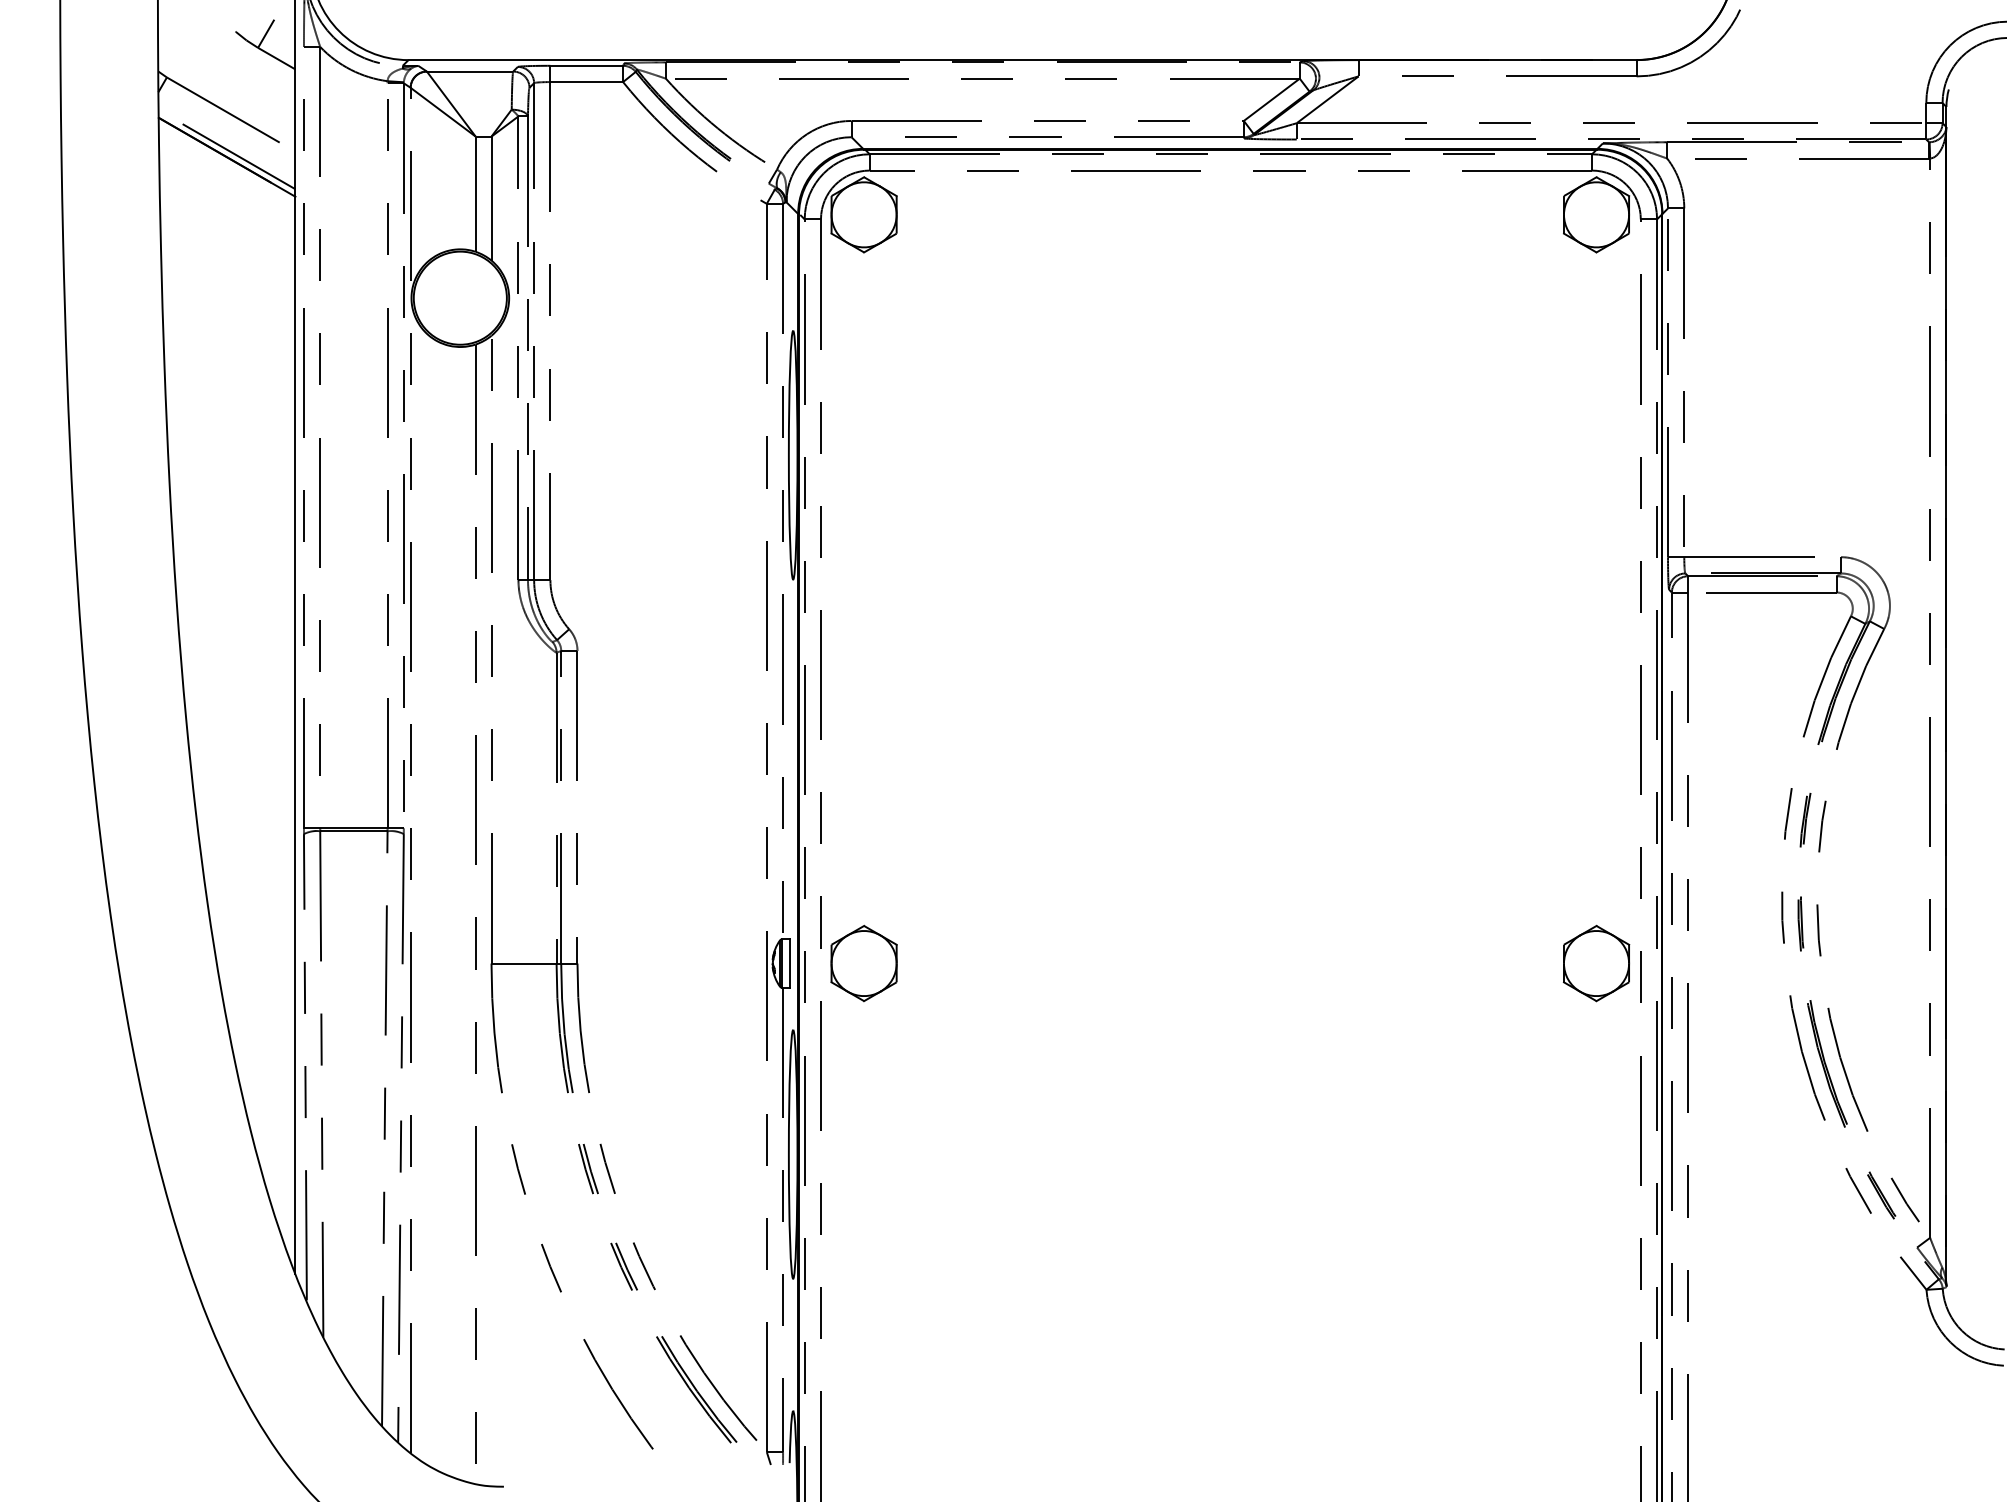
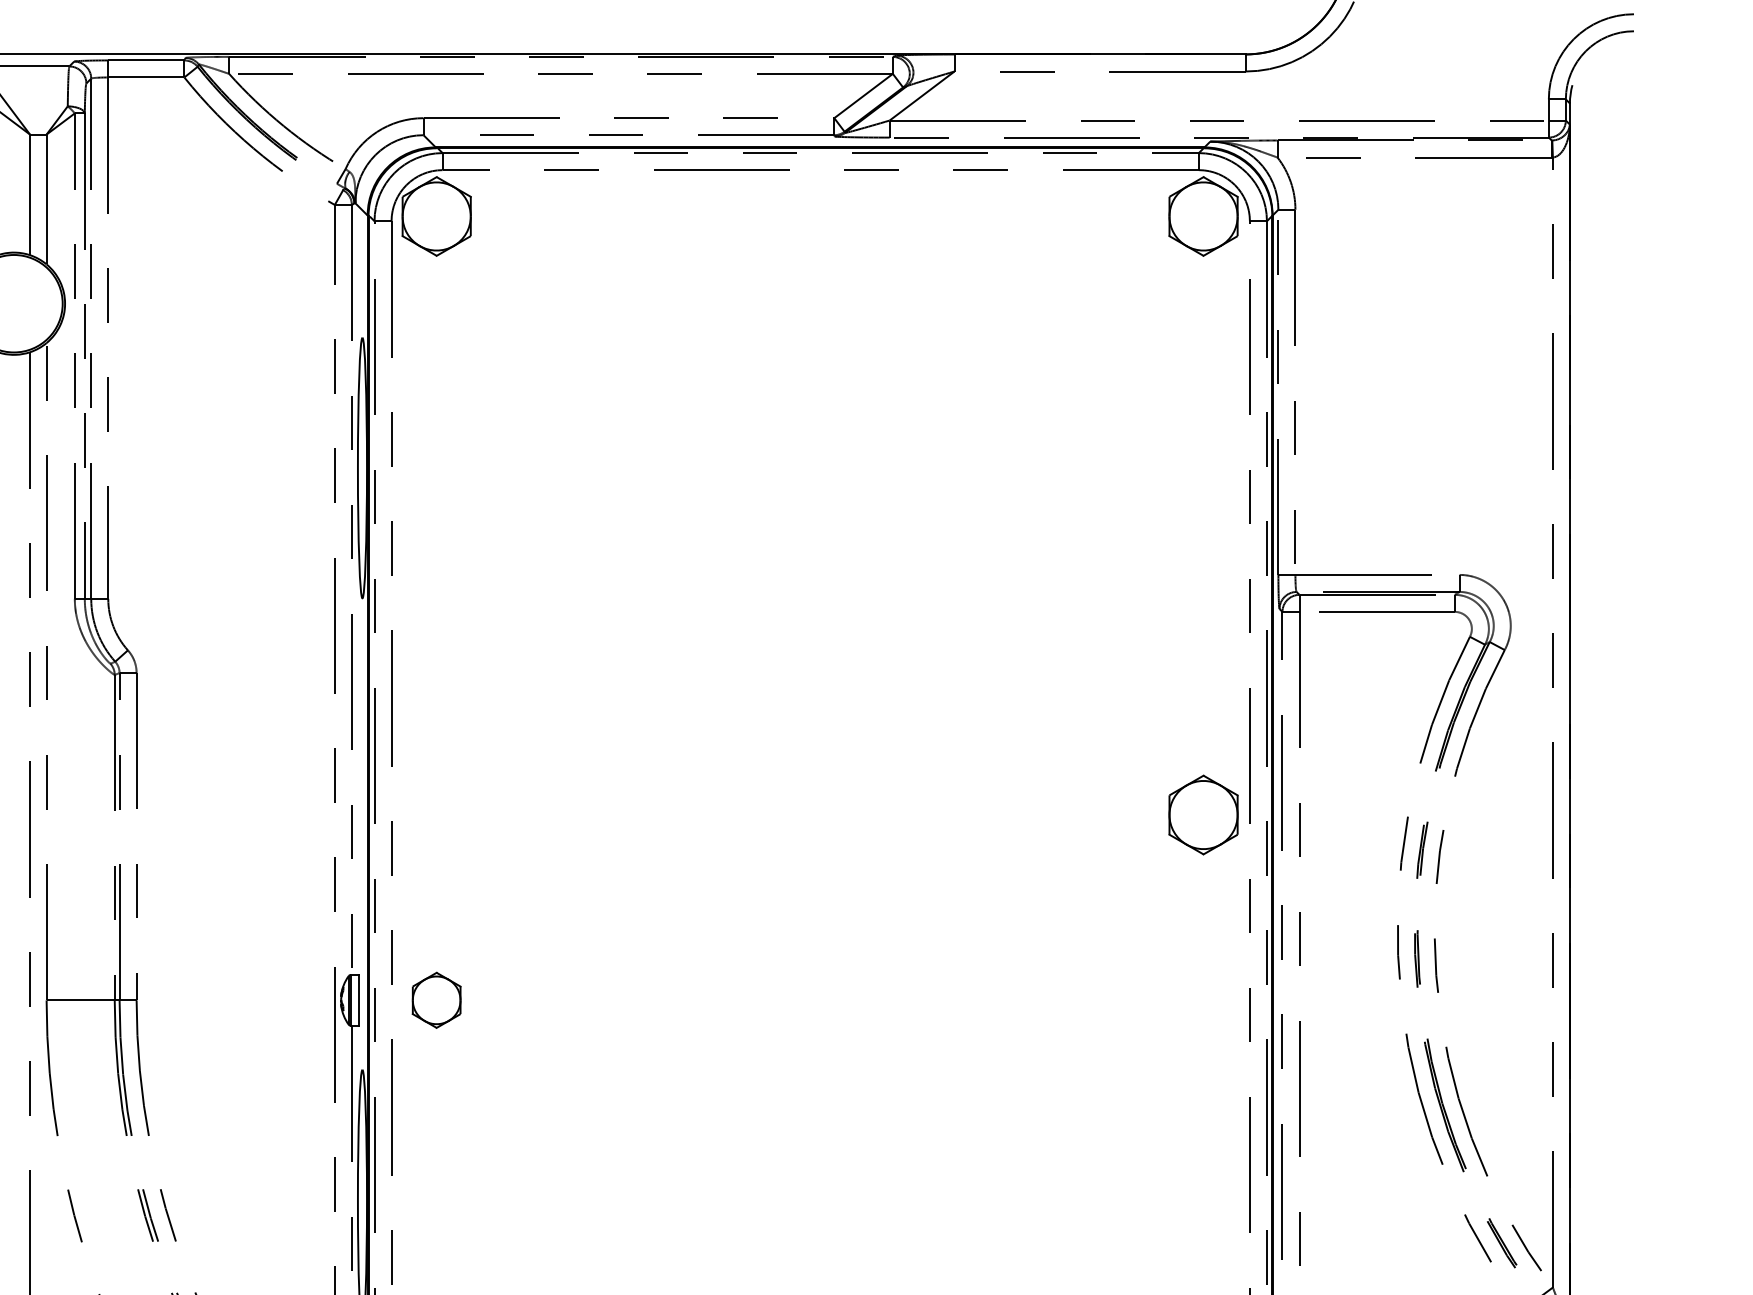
part: (863, 963) -> (436, 1000), size x0.7
part: (1596, 963) -> (1203, 814), moved

